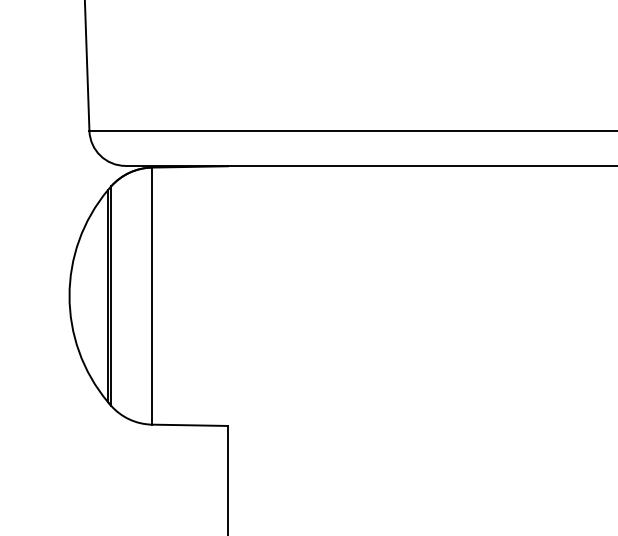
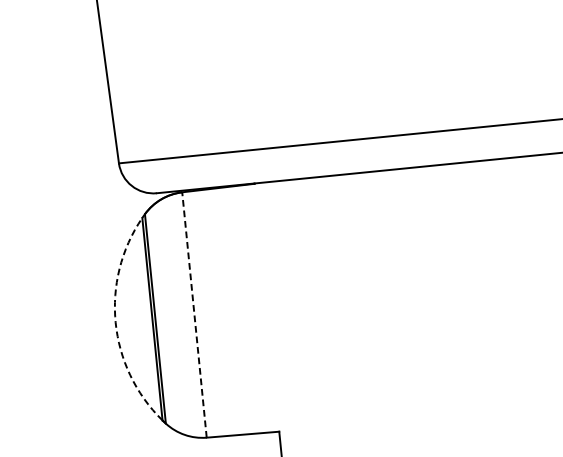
arc: (69, 296) -> (115, 323), solid -> dashed
line: (152, 296) -> (194, 315), solid -> dashed

